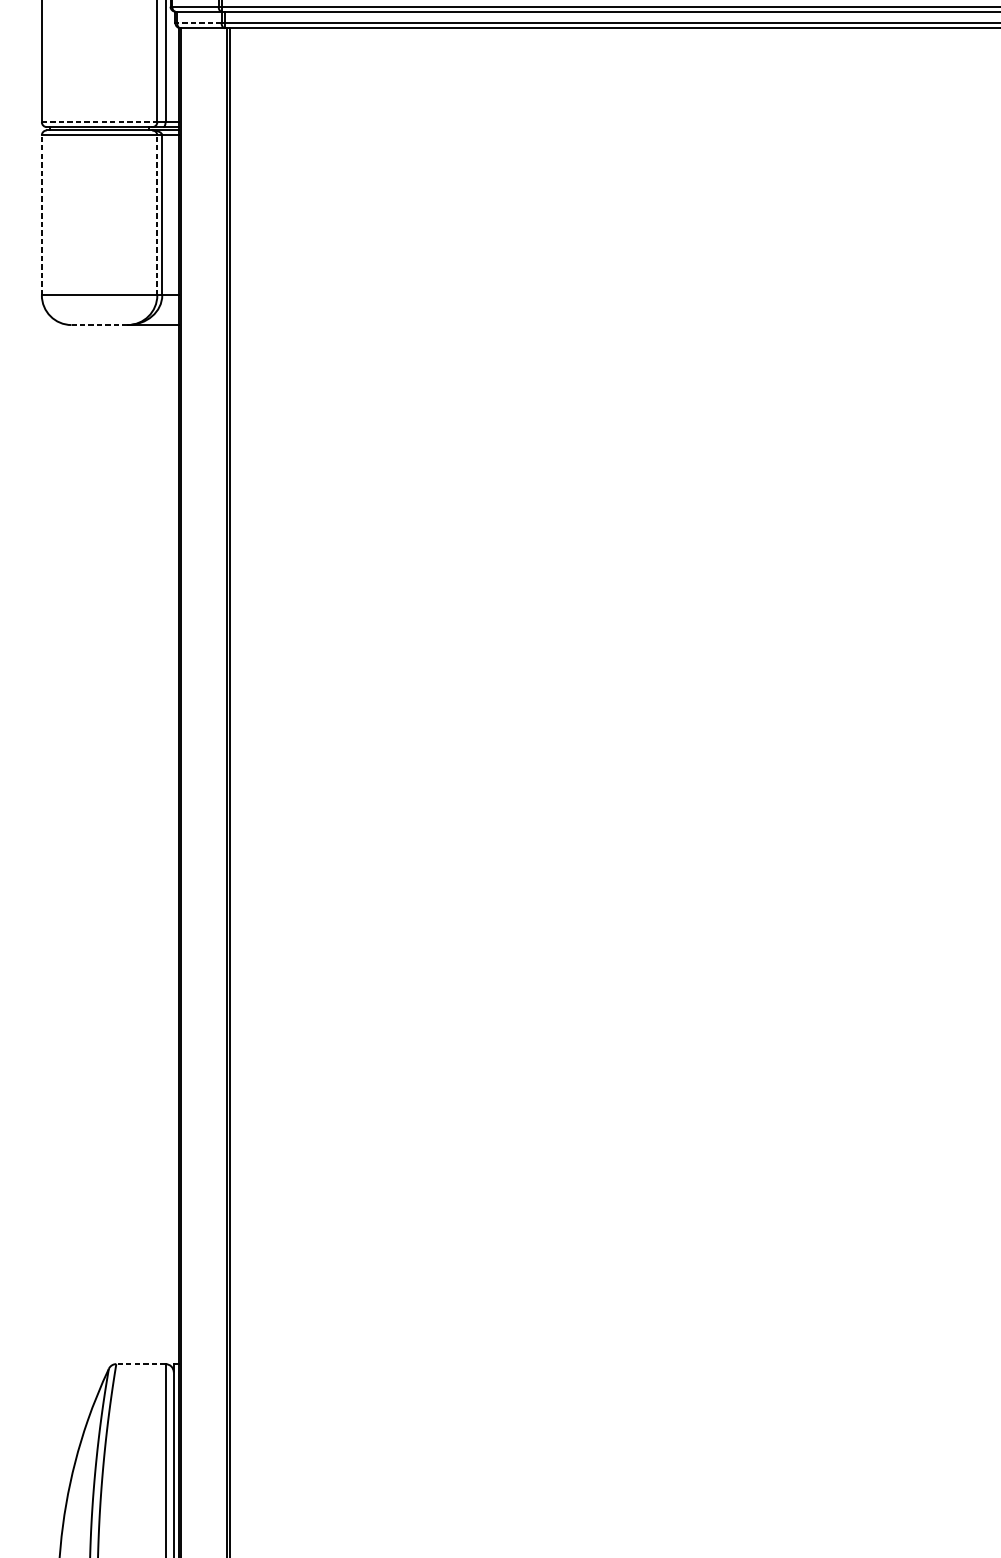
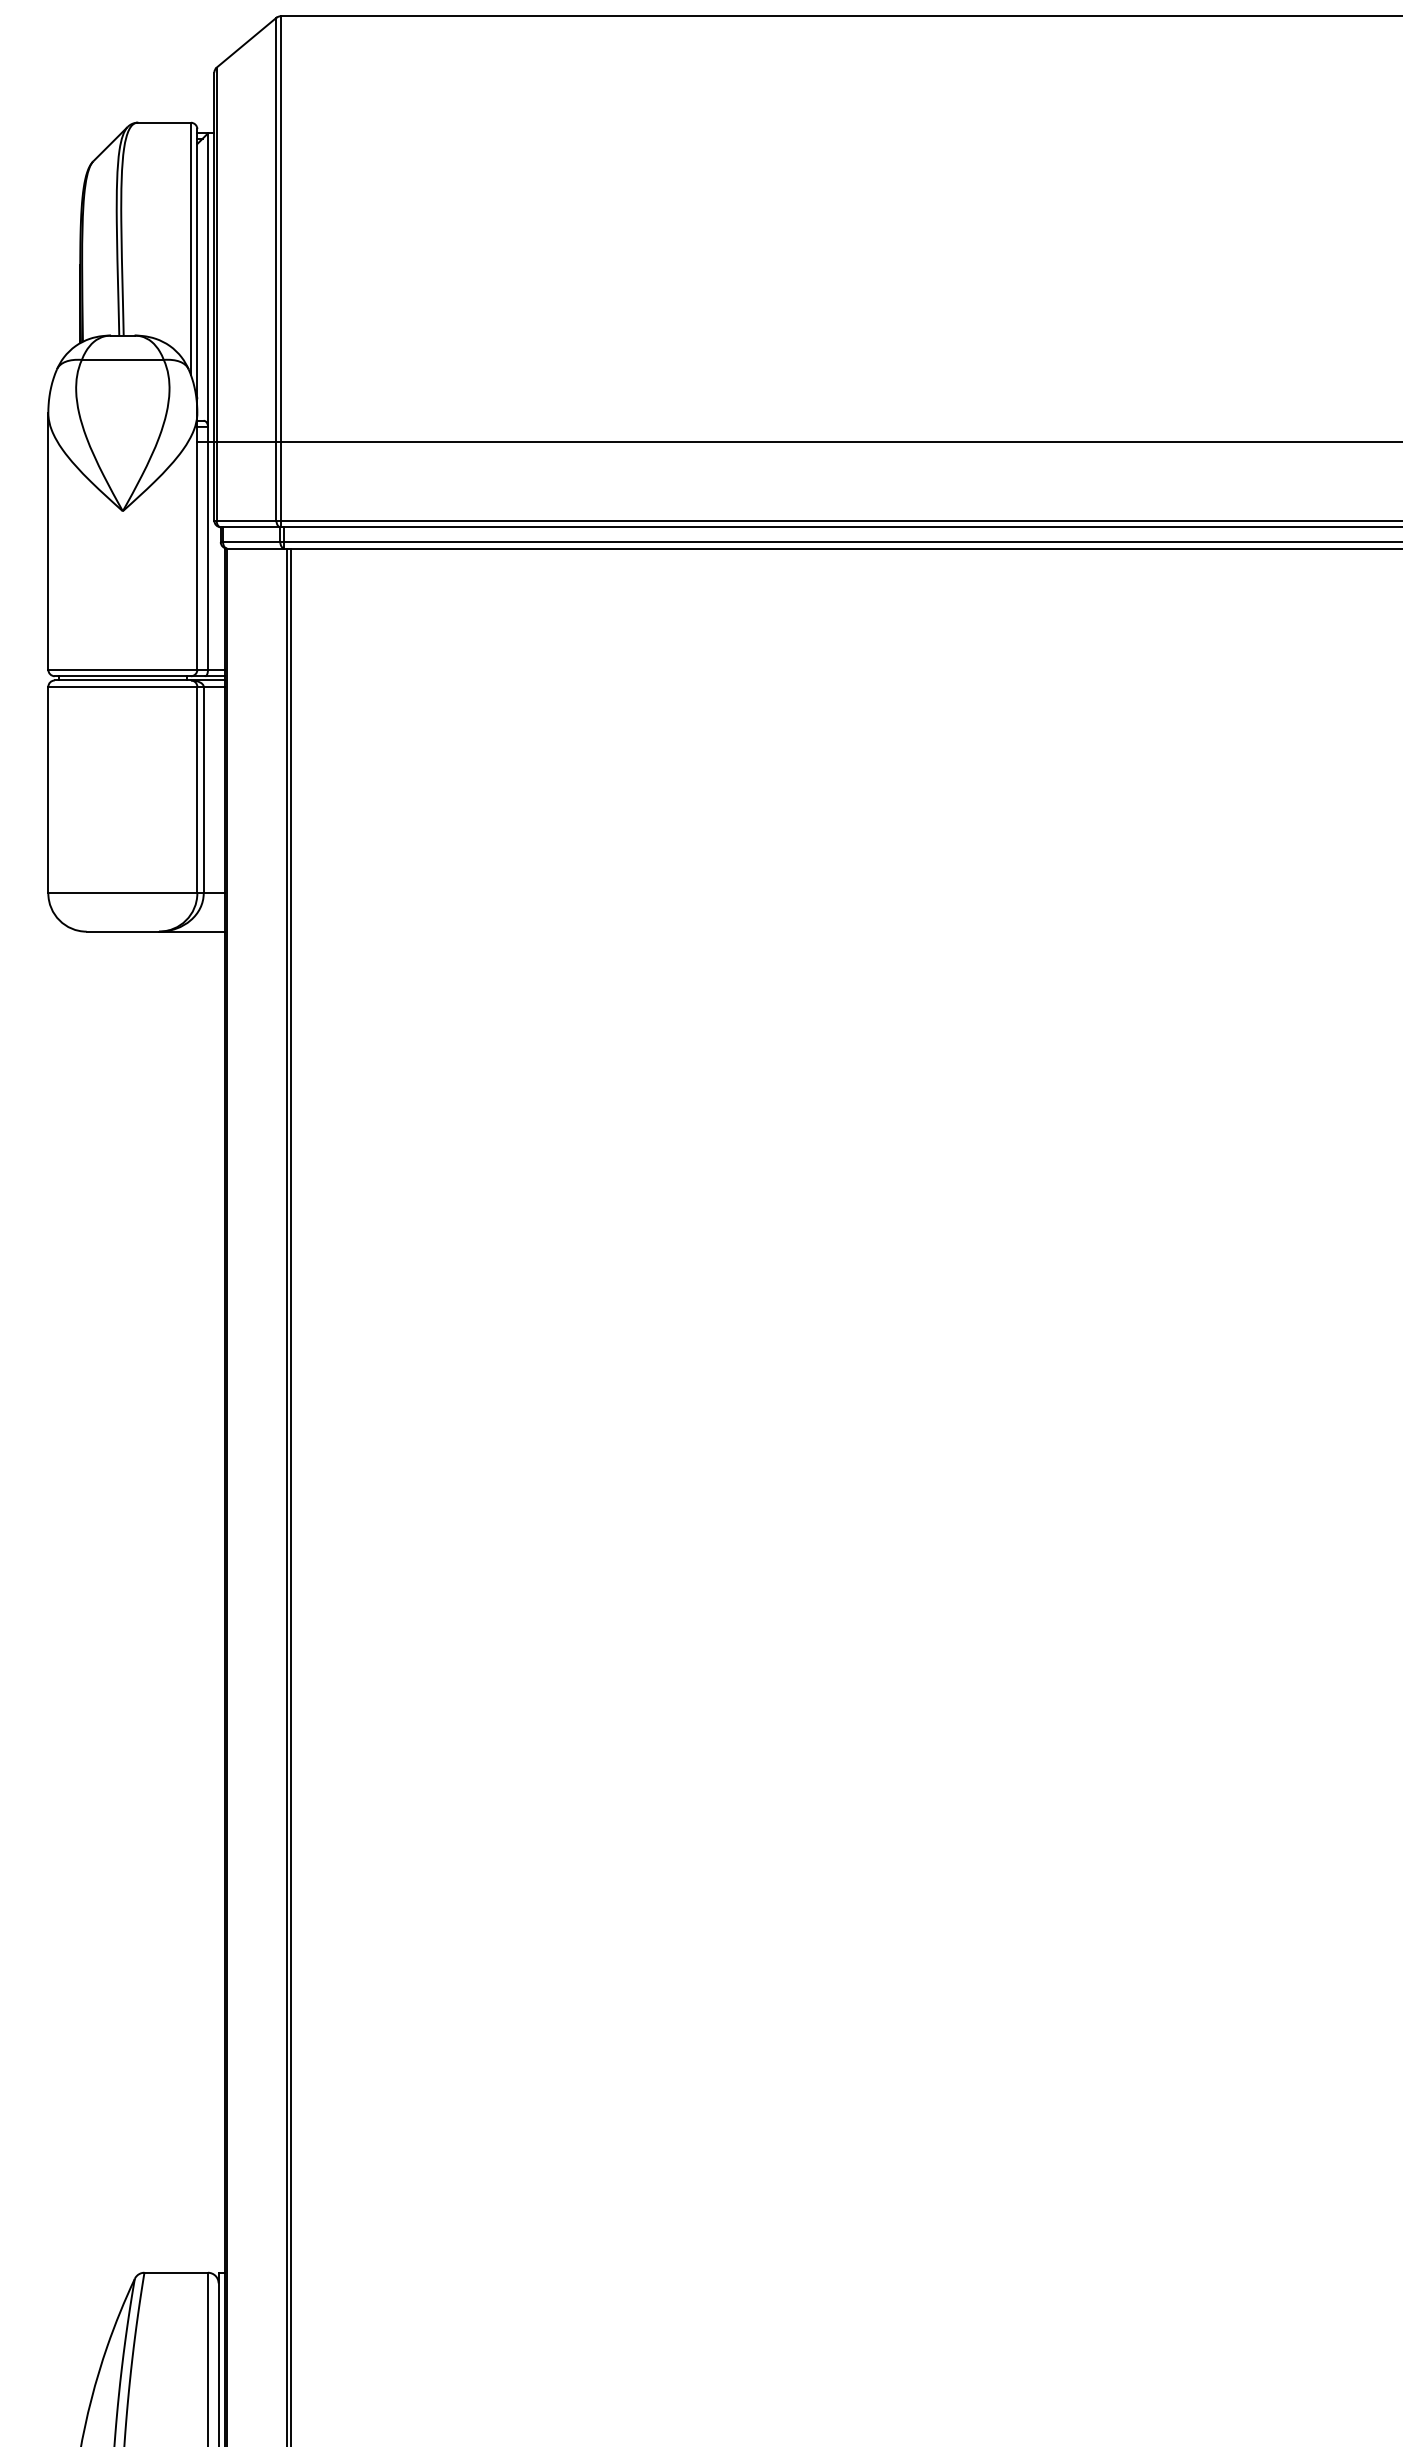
line: (199, 23) -> (251, 542), dashed -> solid
line: (99, 121) -> (122, 669), dashed -> solid
line: (41, 214) -> (48, 789), dashed -> solid
line: (157, 214) -> (197, 789), dashed -> solid
line: (99, 324) -> (122, 931), dashed -> solid
line: (141, 1363) -> (176, 2272), dashed -> solid

